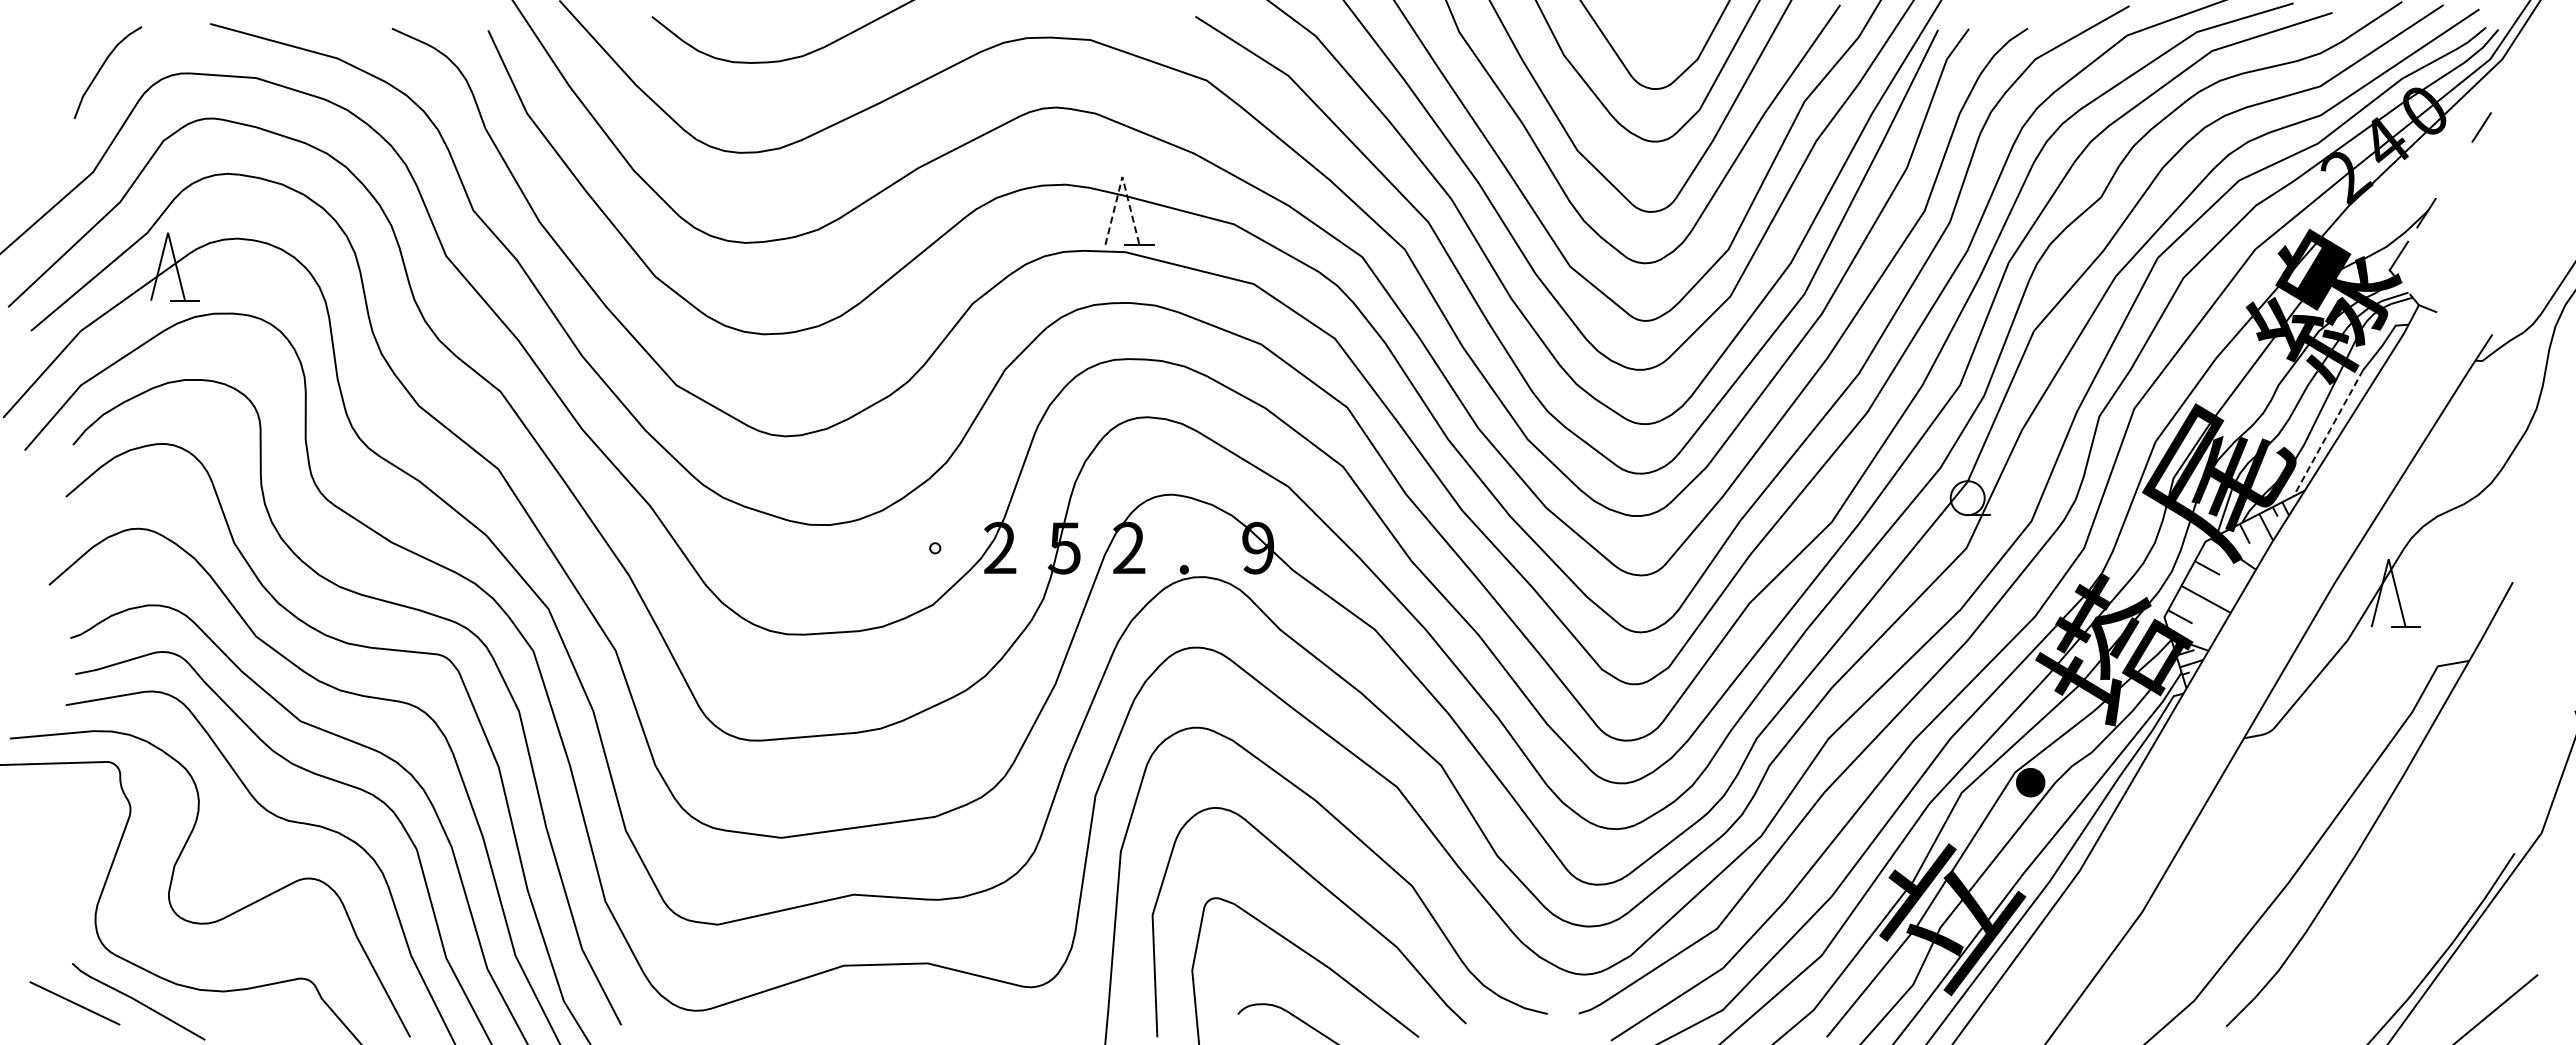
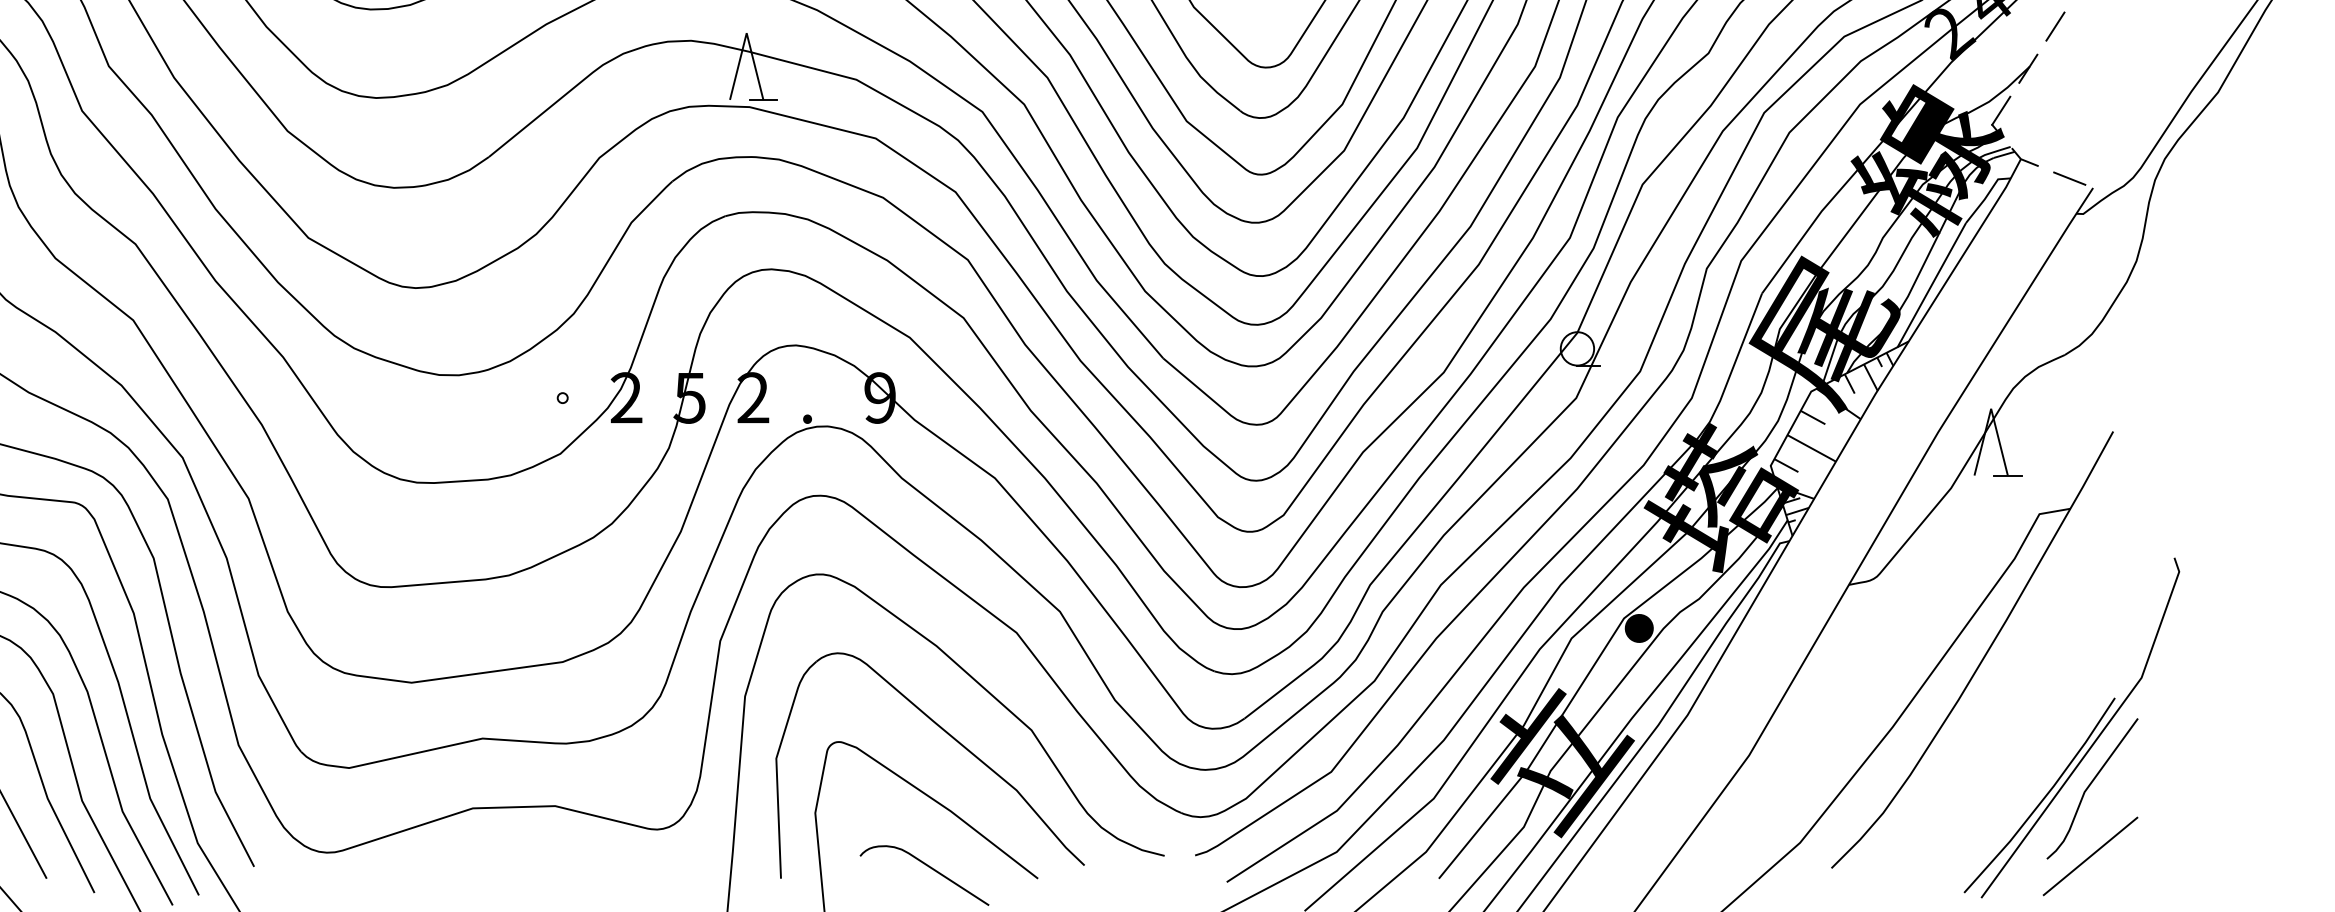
line: (2453, 170) -> (2054, 26), added
line: (1122, 176) -> (746, 32), dashed -> solid
line: (2468, 324) -> (2069, 178), added
line: (2327, 434) -> (1931, 286), dashed -> solid
curve: (2489, 943) -> (2090, 786), added

